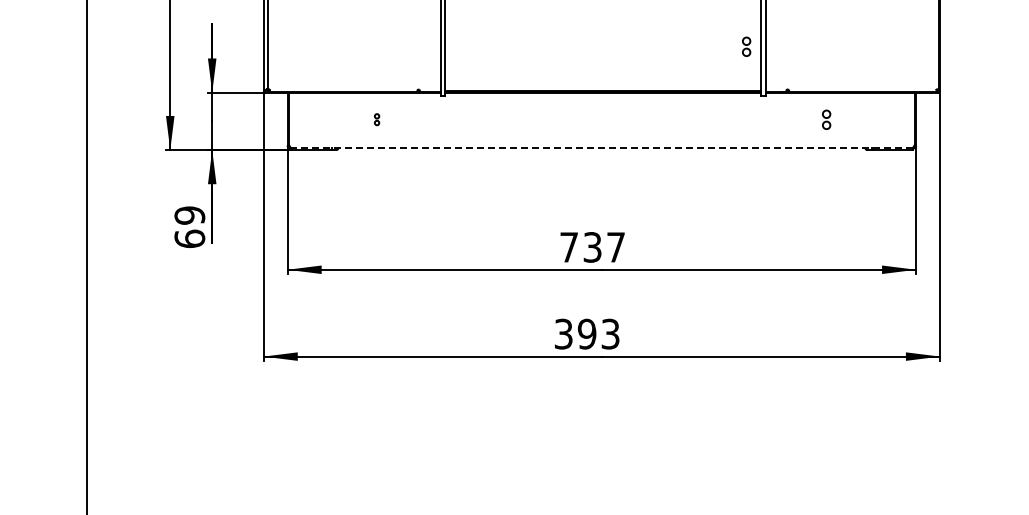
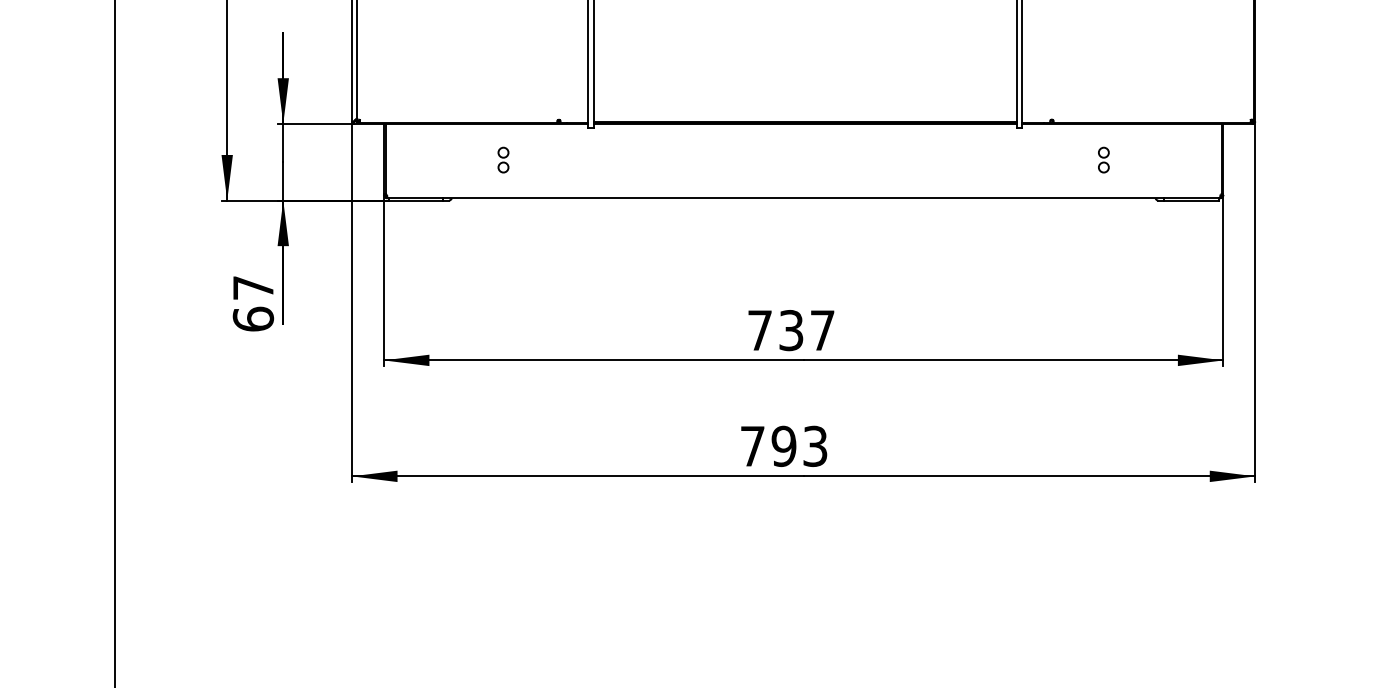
part: (746, 46) -> (996, 62), removed
part: (376, 119) -> (502, 159), size x1.67
line: (601, 148) -> (803, 198), dashed -> solid
text: (189, 215) -> (252, 287), 69 -> 67
text: (563, 333) -> (752, 445), 393 -> 793

